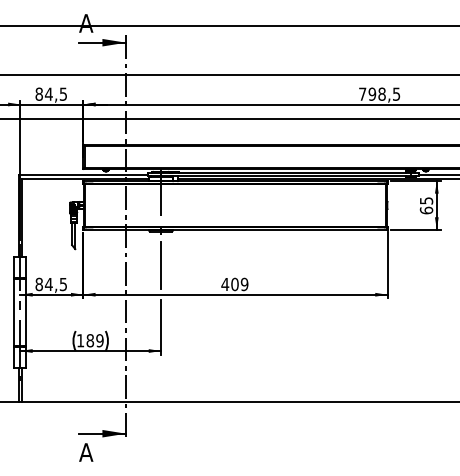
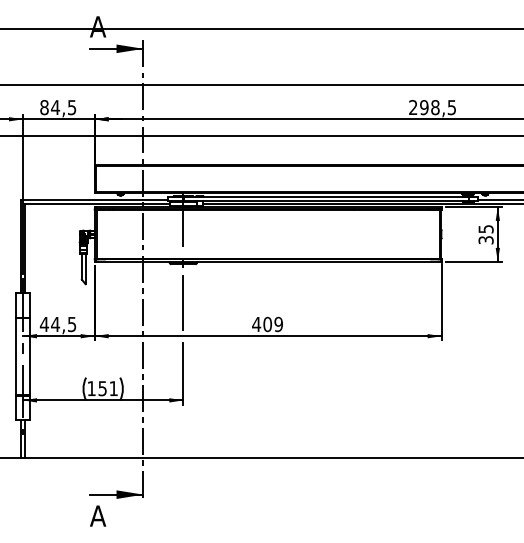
text: (362, 94) -> (413, 107), 798,5 -> 298,5
text: (426, 209) -> (485, 239), 65 -> 35
text: (38, 284) -> (43, 324), 84,5 -> 44,5
text: (94, 340) -> (107, 388), 189 -> 151

